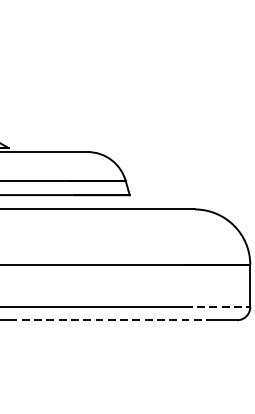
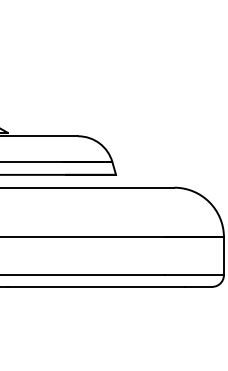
line: (218, 307) -> (195, 275), dashed -> solid
line: (109, 319) -> (97, 286), dashed -> solid

